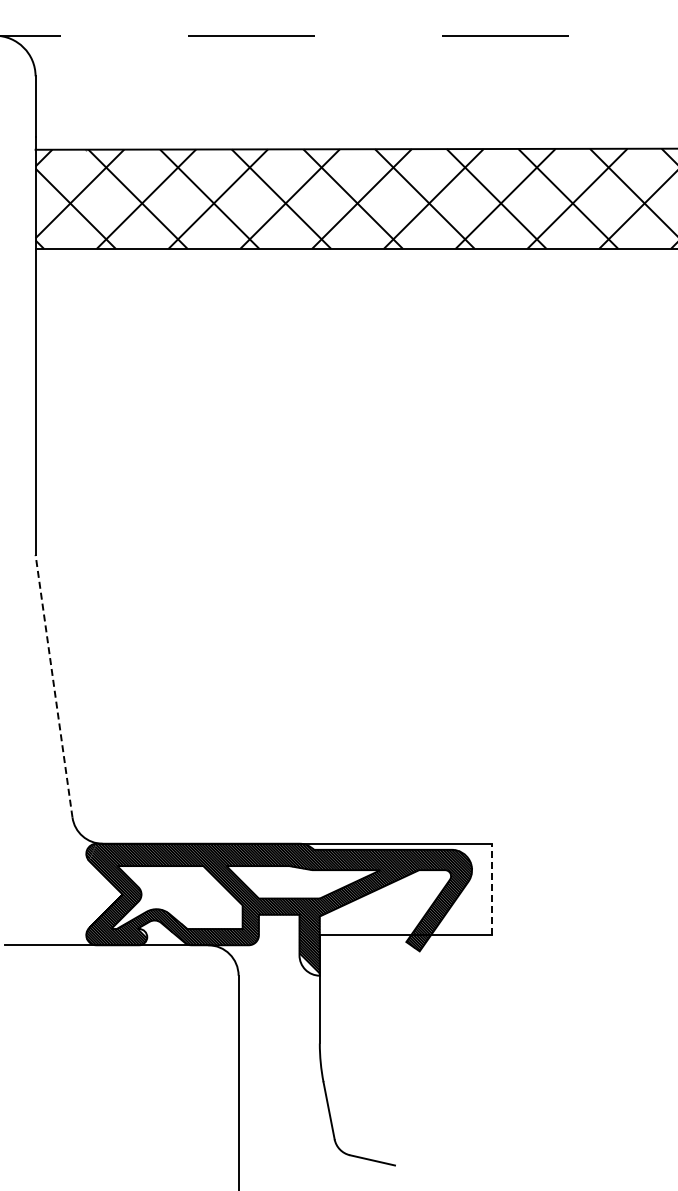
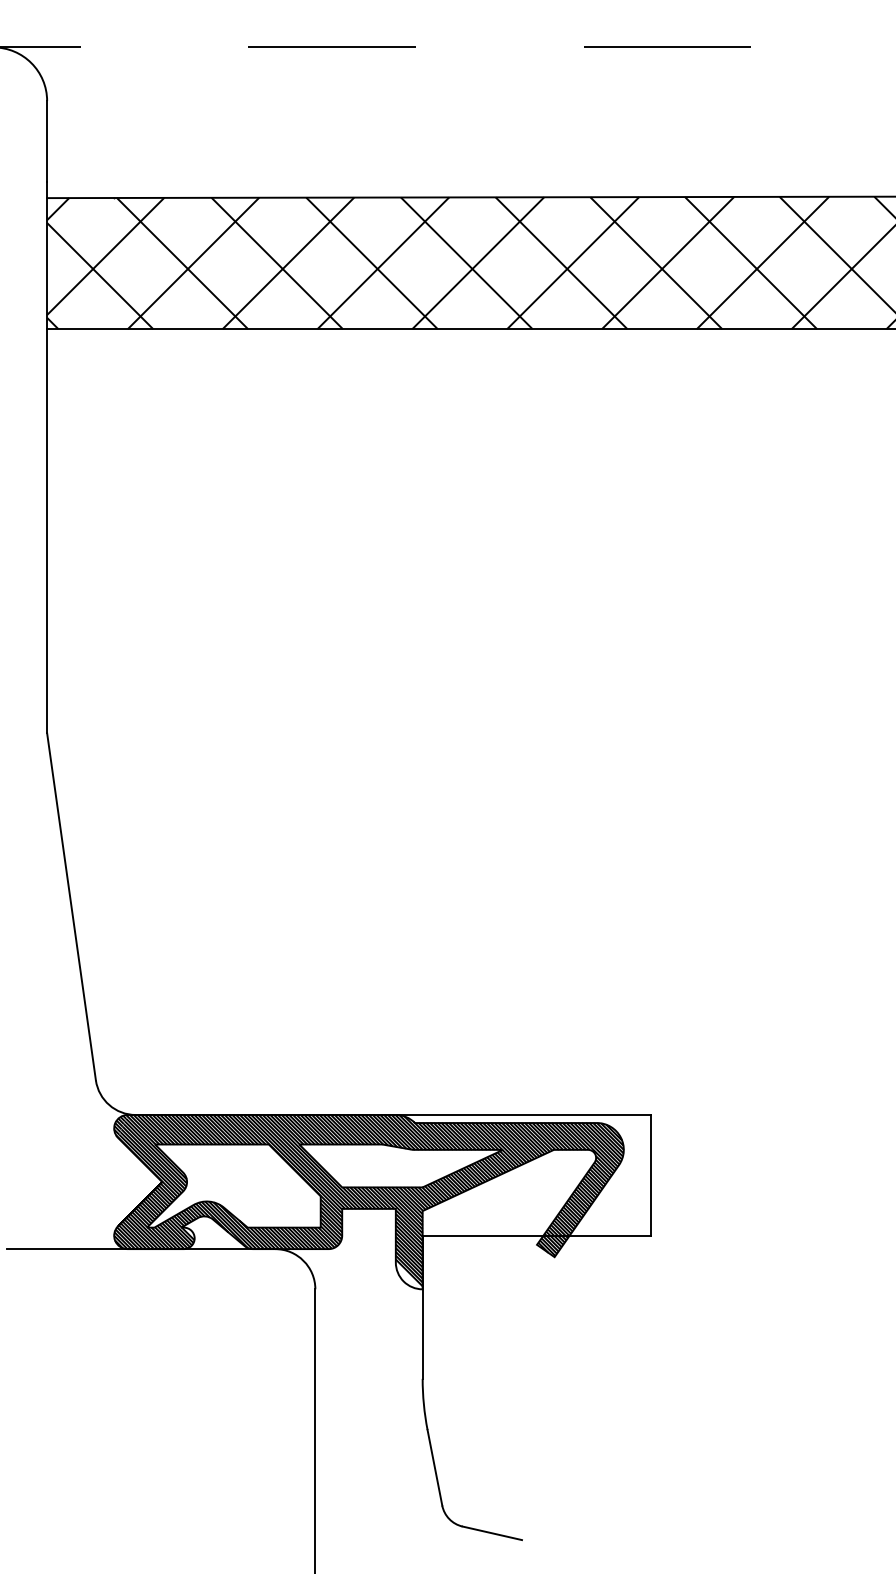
line: (54, 686) -> (72, 907), dashed -> solid
line: (492, 889) -> (650, 1175), dashed -> solid

